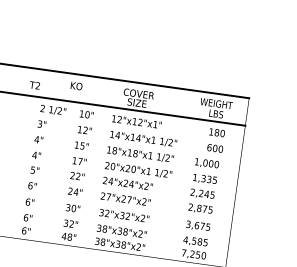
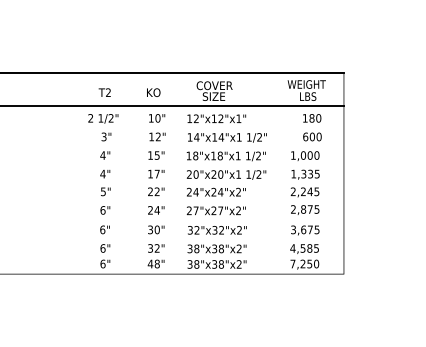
text: (34, 85) -> (104, 92), moved
text: (76, 85) -> (153, 92), moved
text: (53, 110) -> (103, 118), moved

